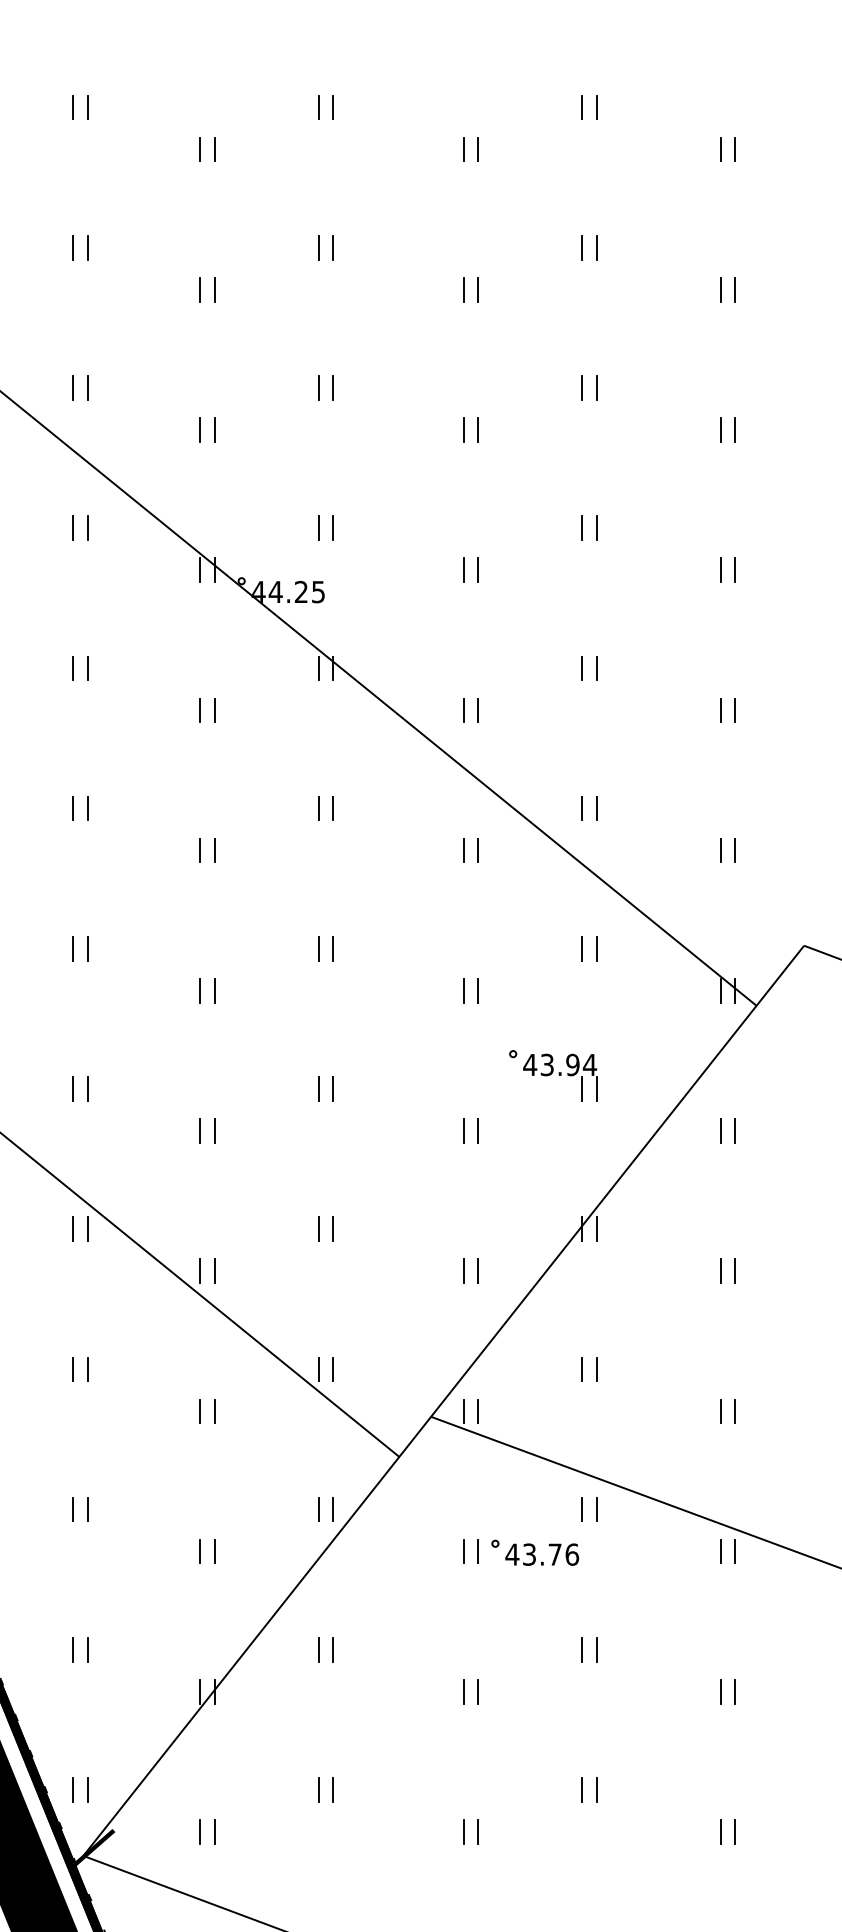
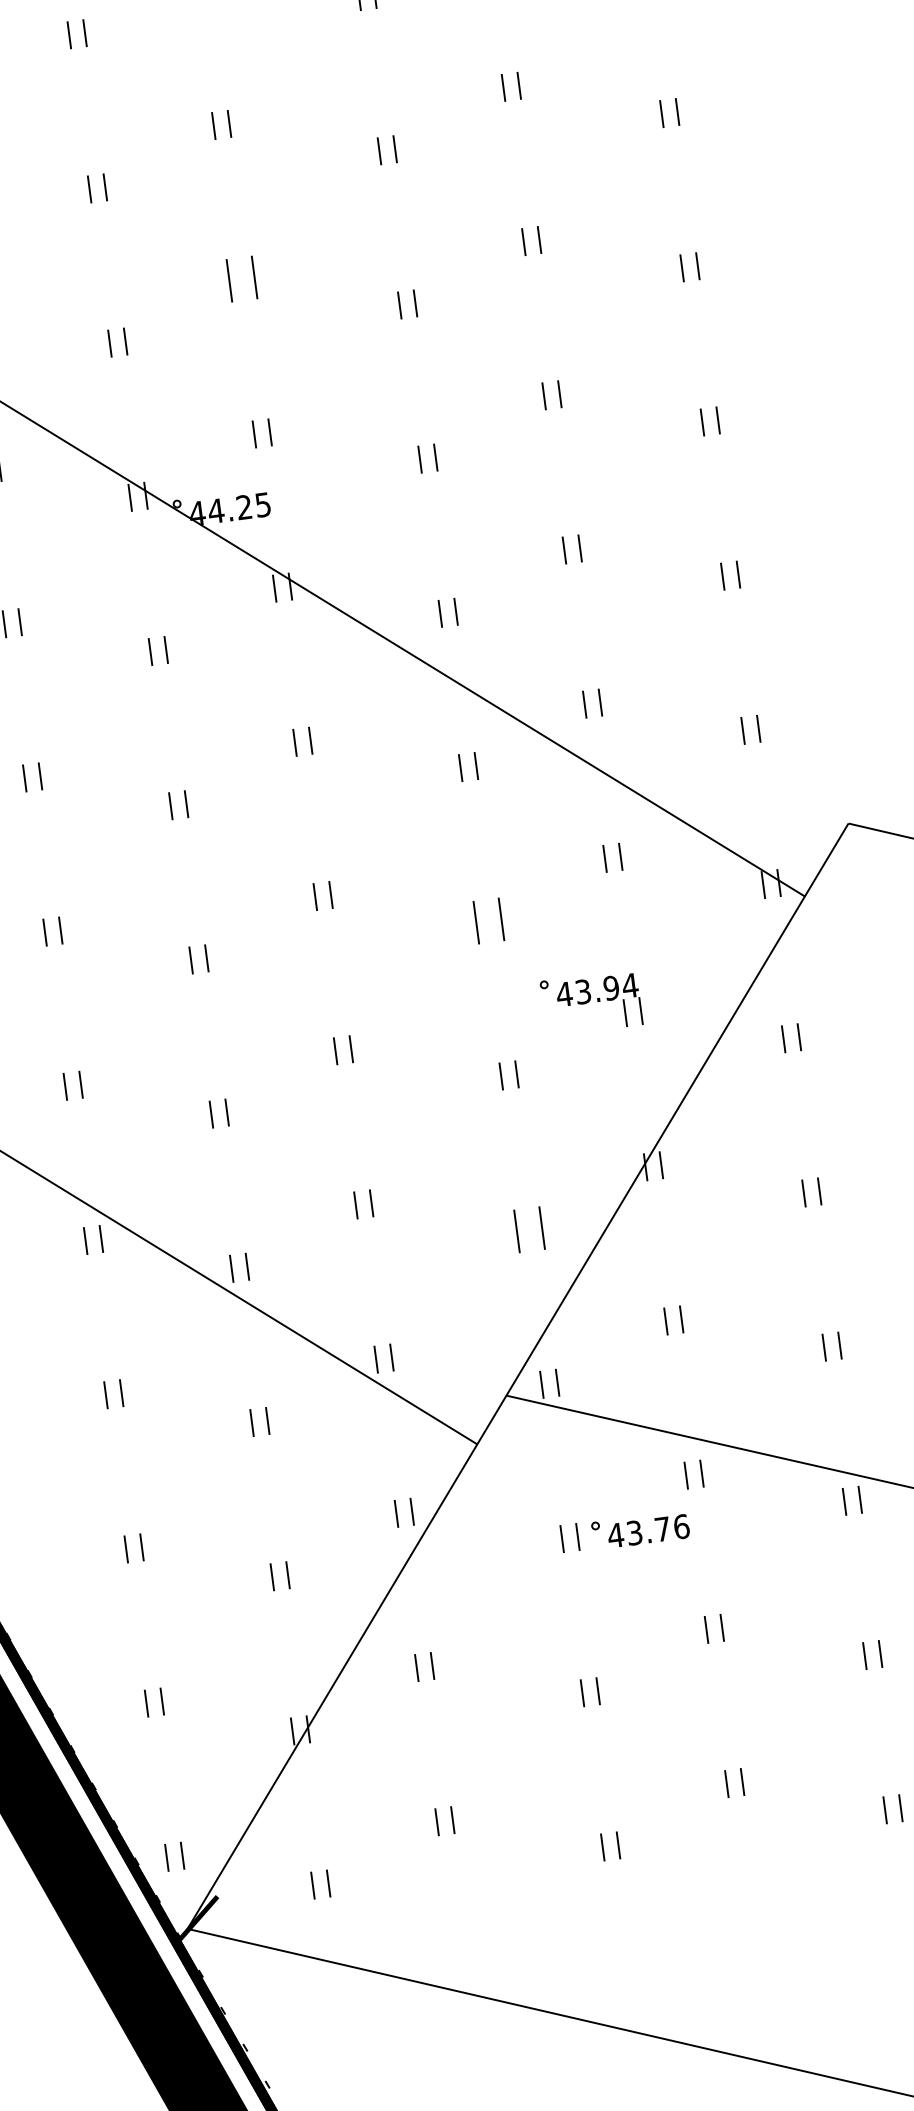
part: (325, 387) -> (241, 278), size x1.6
part: (470, 990) -> (488, 921), size x1.6
part: (470, 1270) -> (528, 1229), size x1.6

